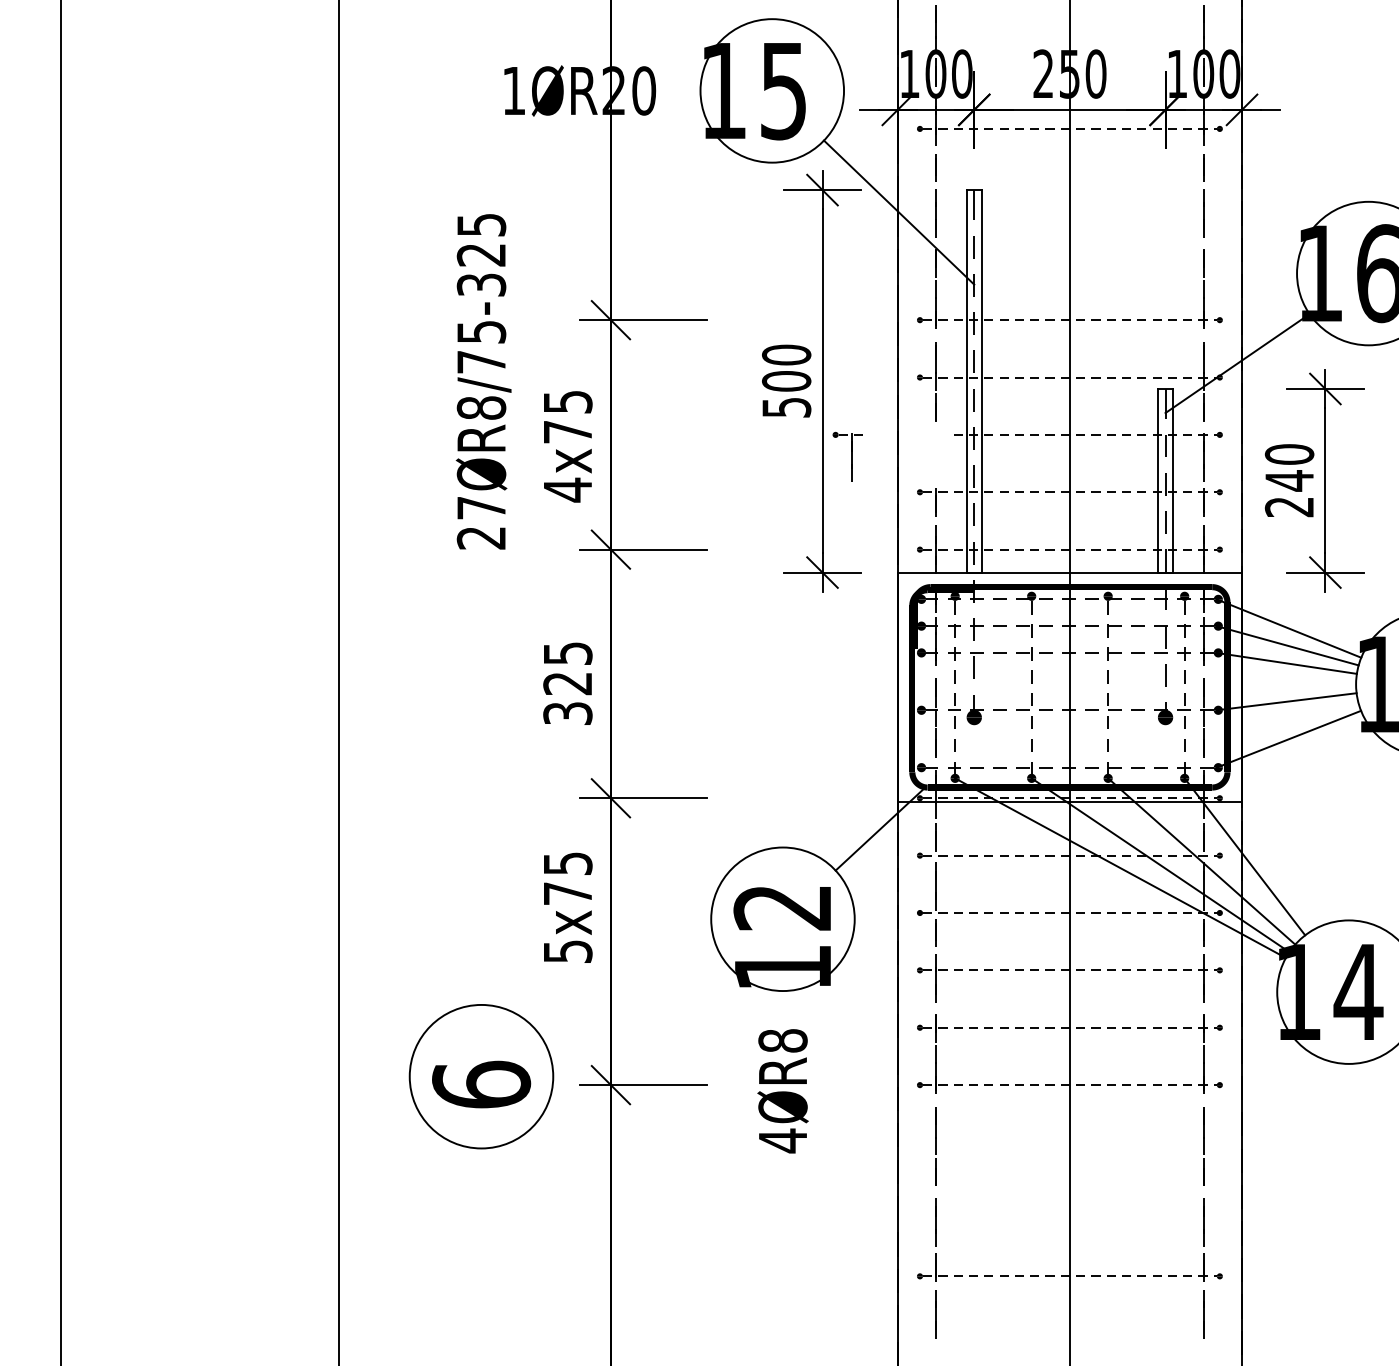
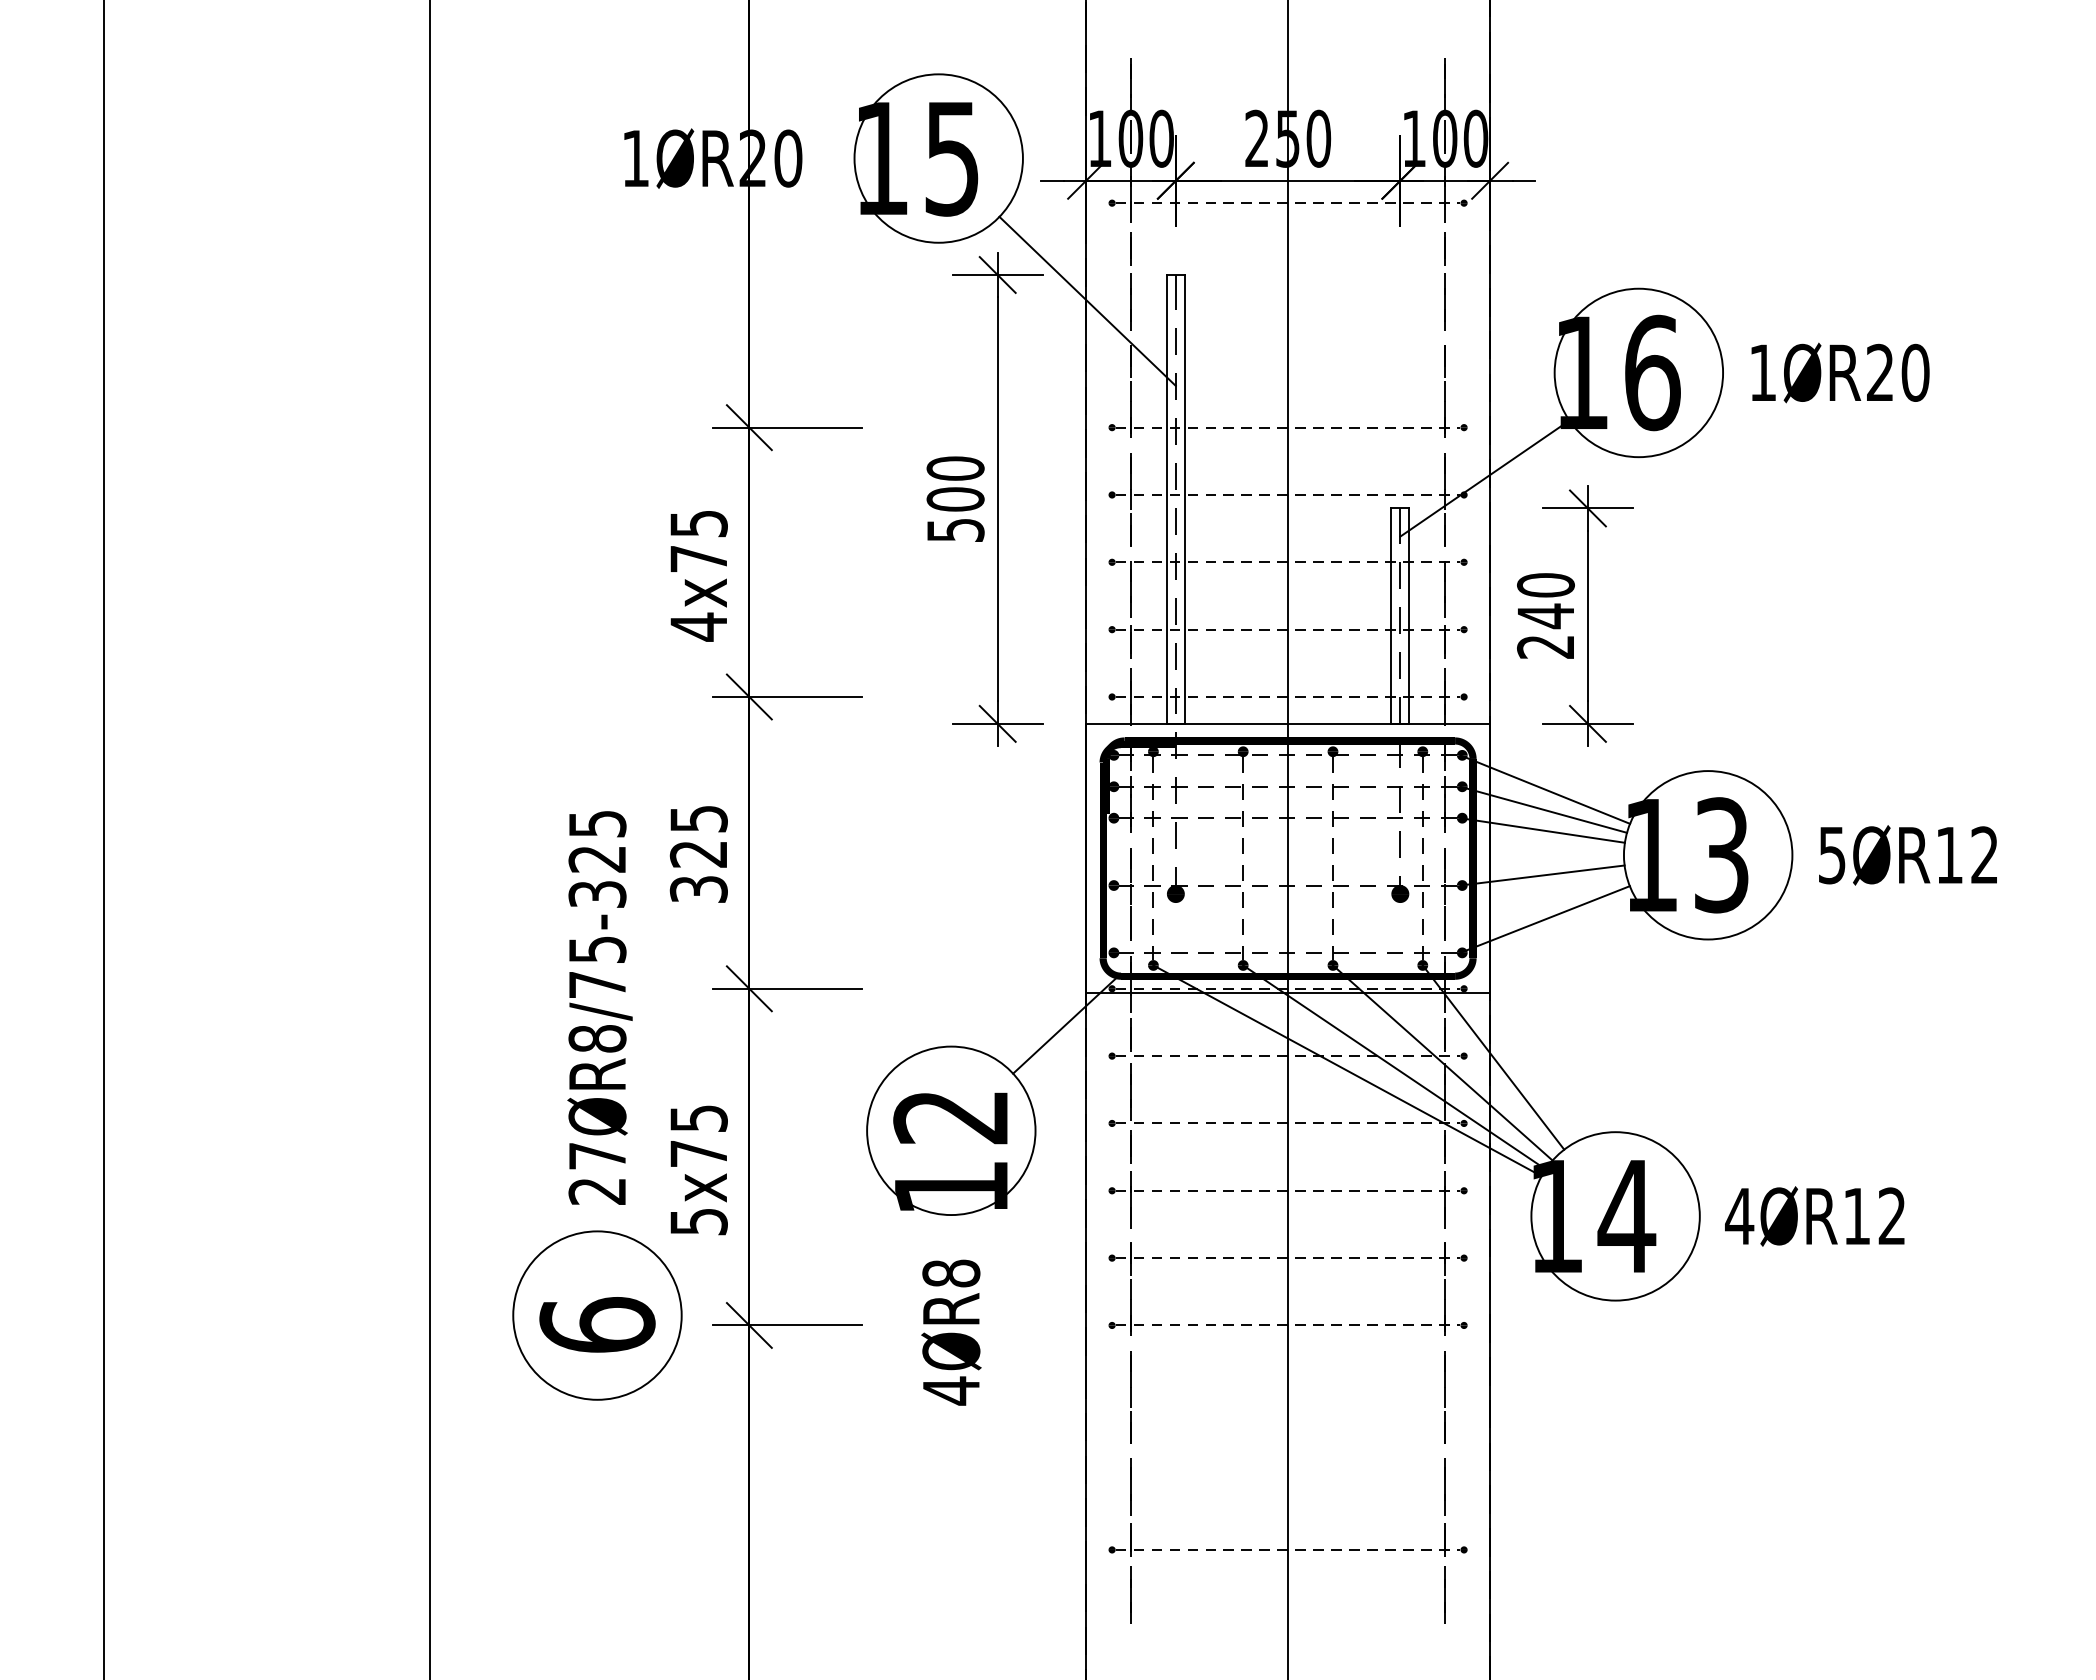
text: (483, 381) -> (599, 1007), moved
part: (847, 456) -> (1125, 587), moved
text: (567, 907) -> (698, 1170), moved

